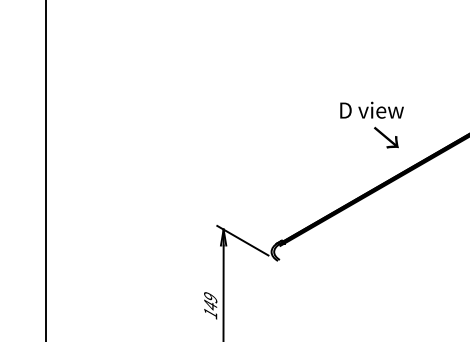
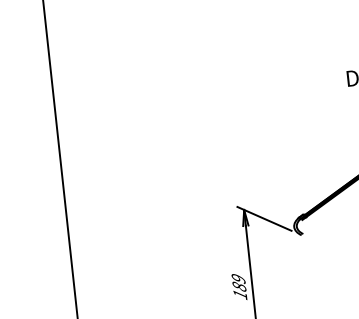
text: (210, 305) -> (239, 286), 149 -> 189

